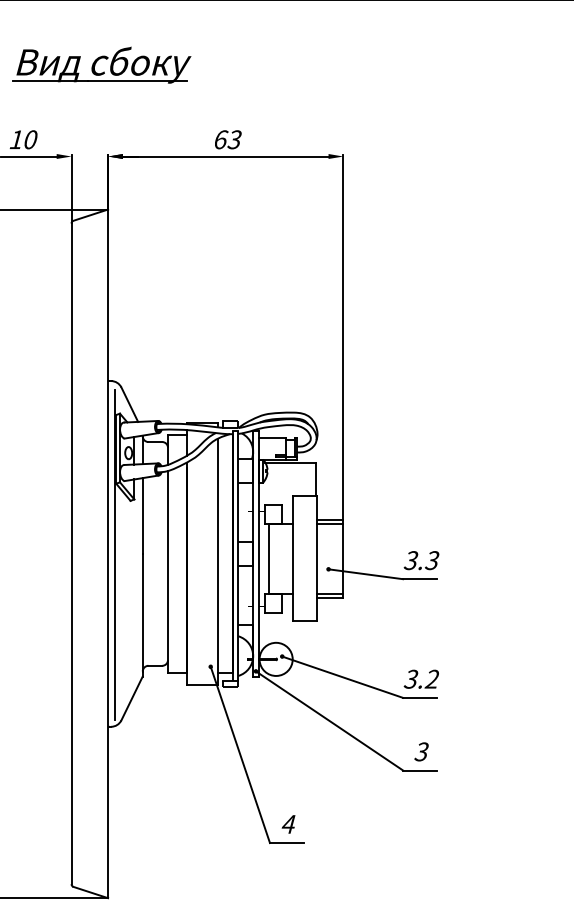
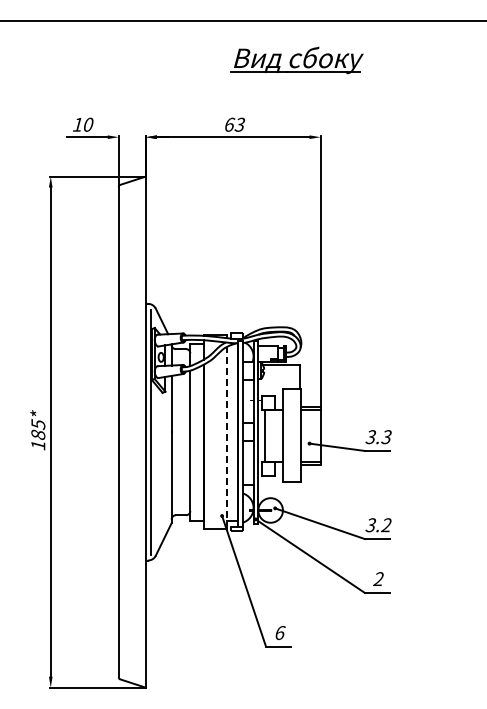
part: (100, 65) -> (296, 60), moved
line: (218, 561) -> (227, 437), solid -> dashed
text: (421, 752) -> (378, 579), 3 -> 2
text: (288, 823) -> (279, 632), 4 -> 6

